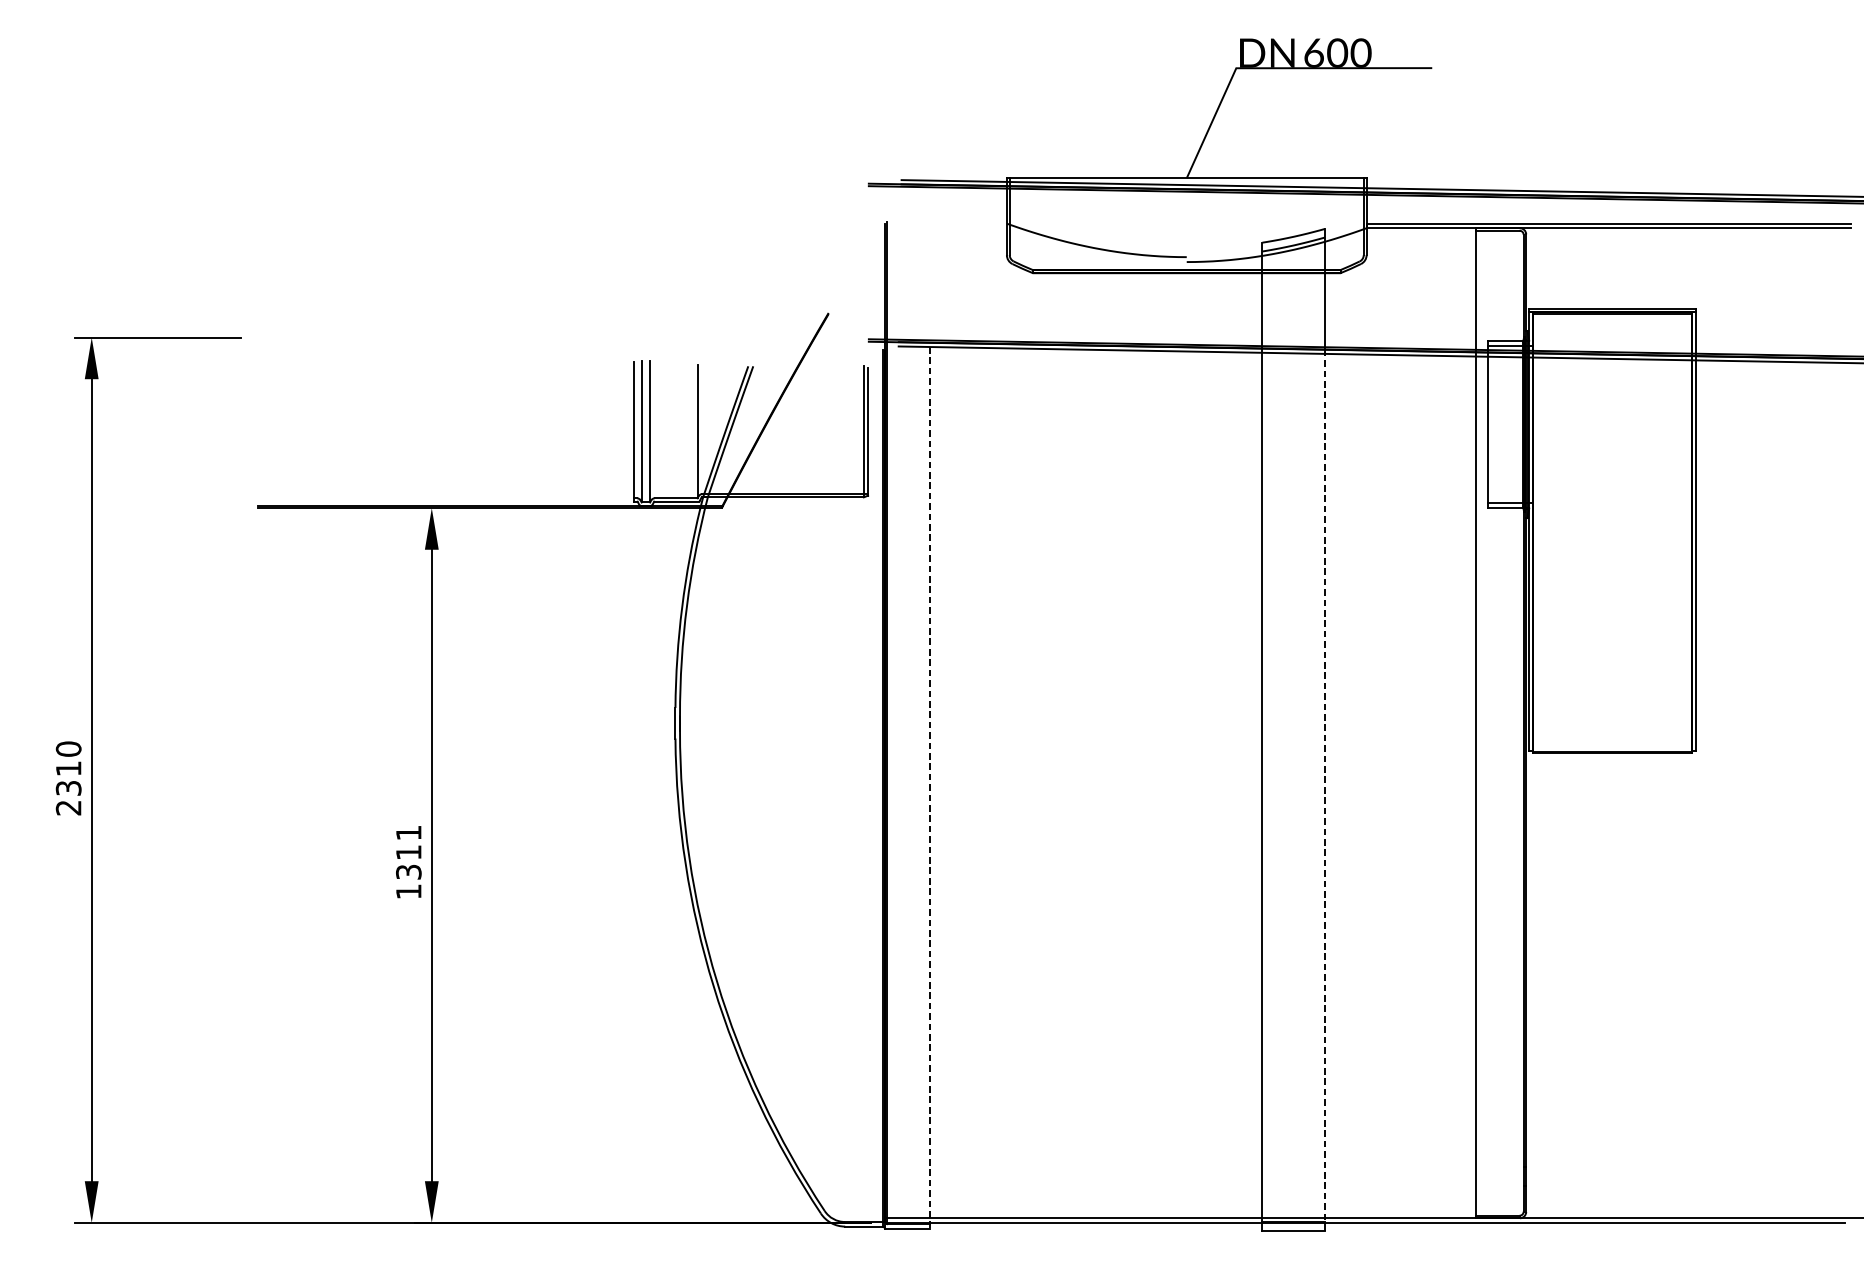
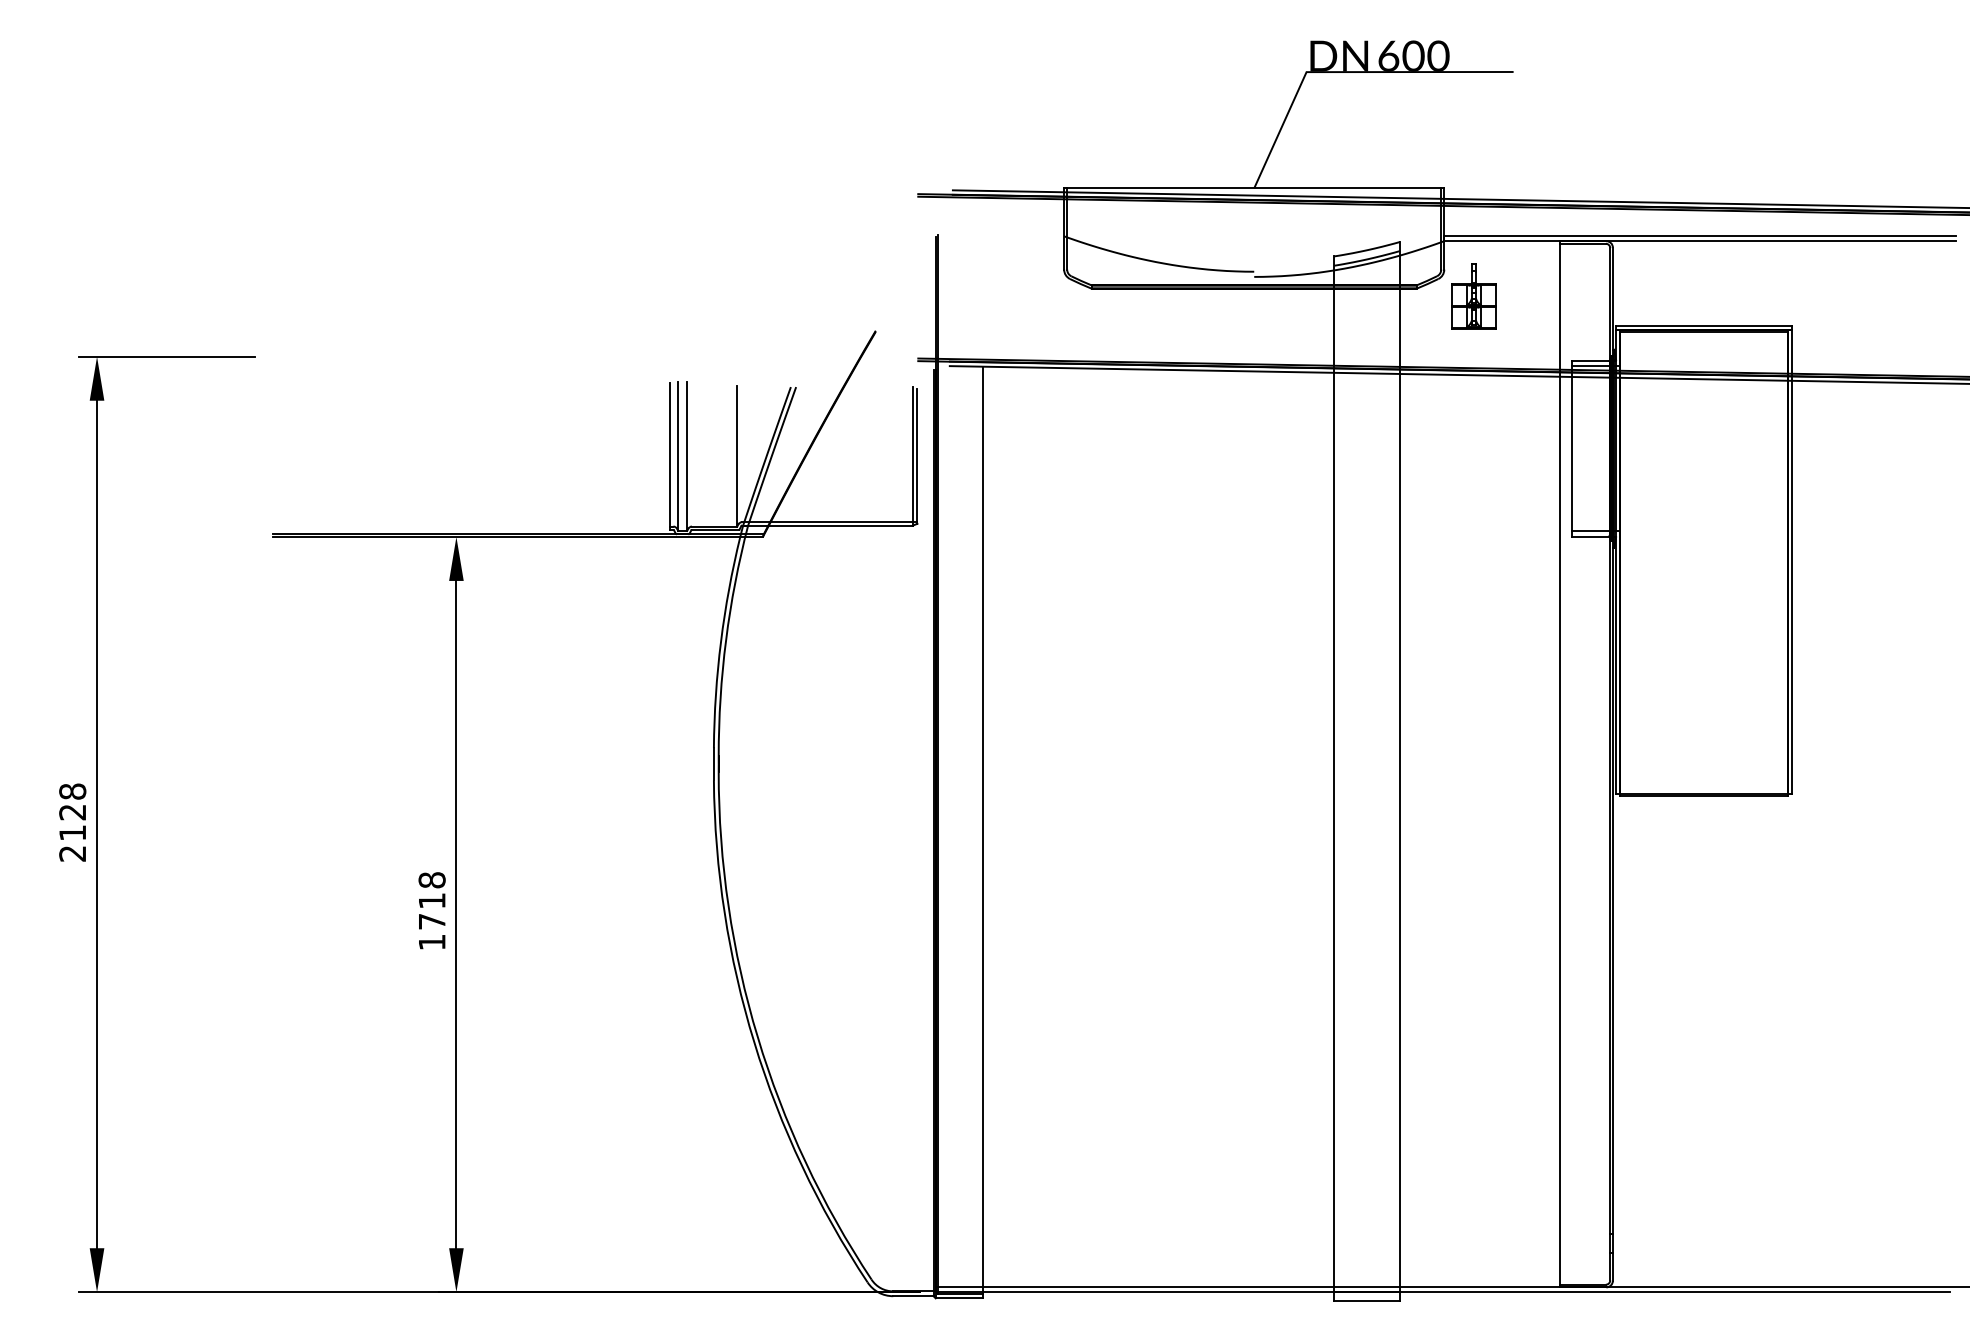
part: (1394, 280) -> (1473, 296), added
text: (68, 767) -> (72, 811), 2310 -> 2128
line: (929, 787) -> (982, 832), dashed -> solid
line: (1325, 791) -> (1400, 836), dashed -> solid
text: (408, 852) -> (431, 900), 1311 -> 1718

